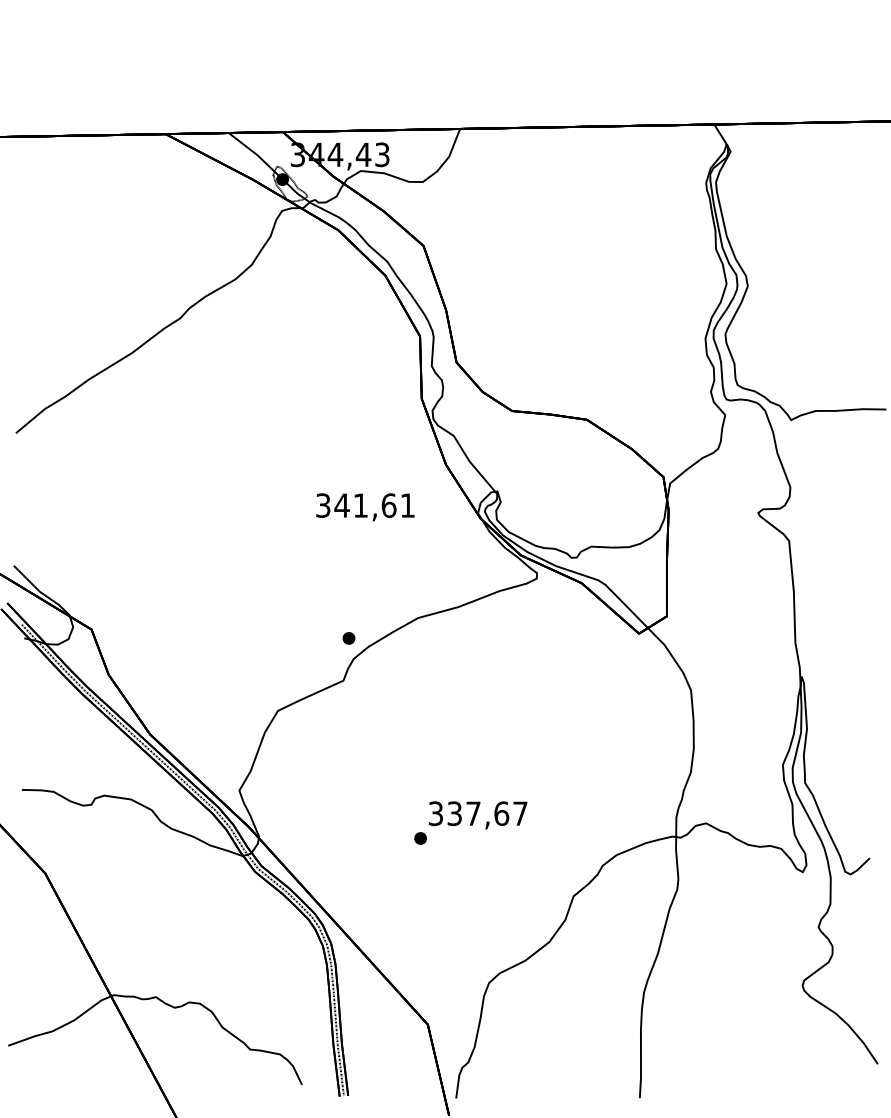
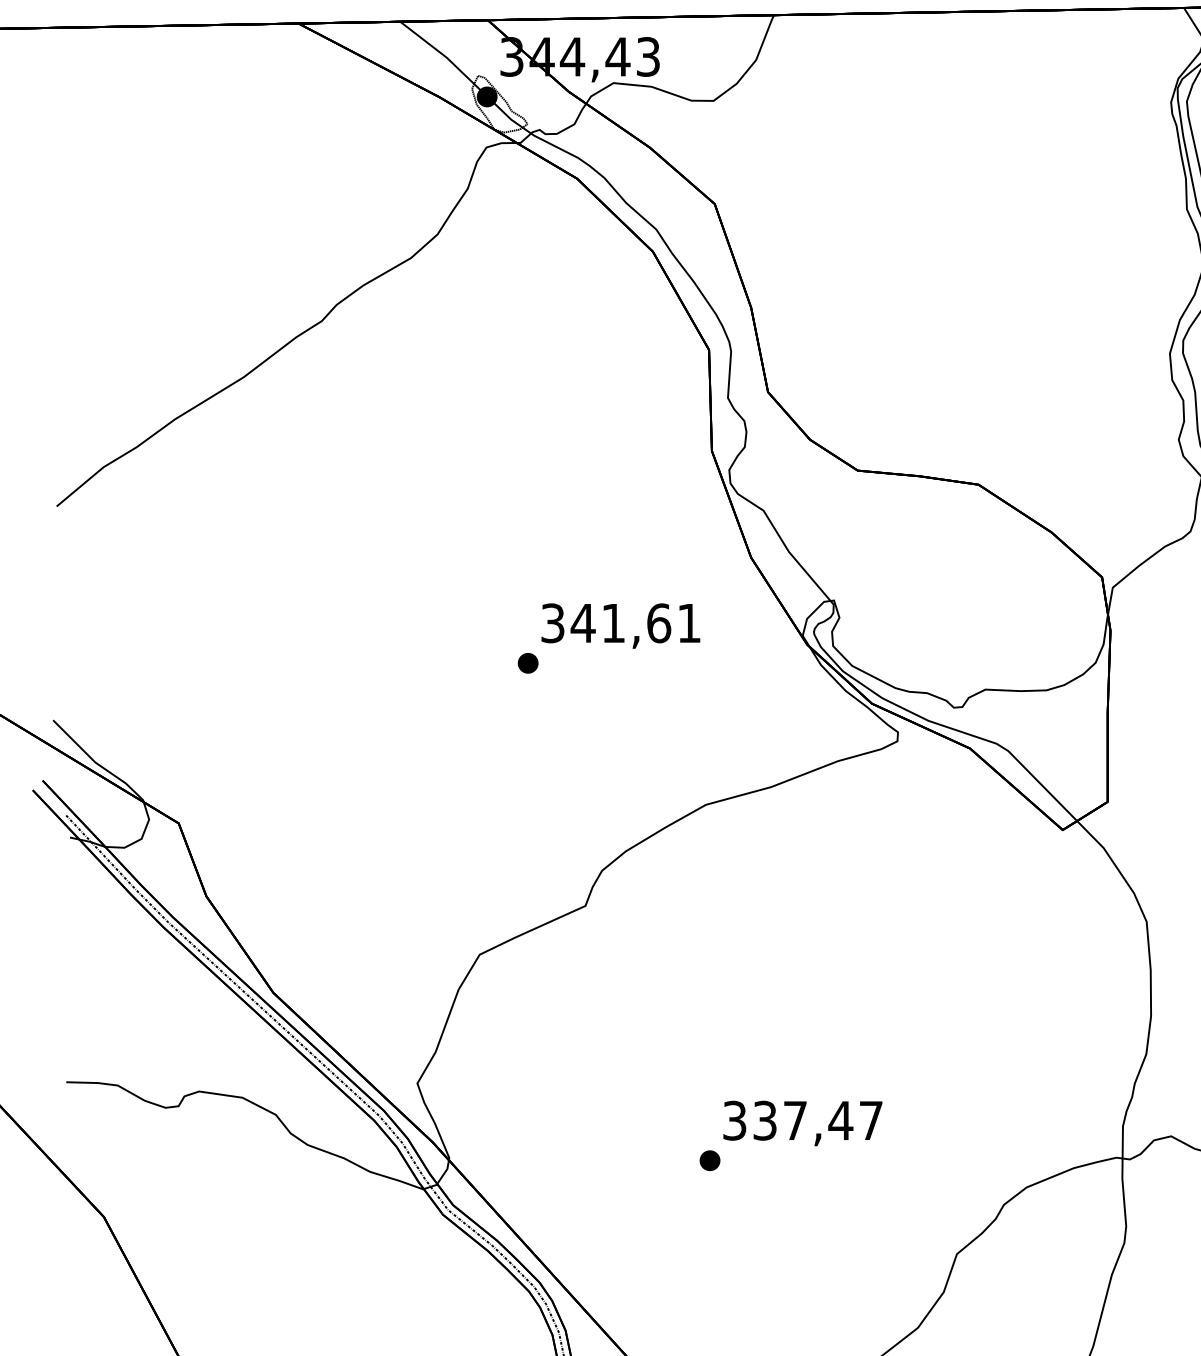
part: (348, 638) -> (527, 663), moved
text: (501, 813) -> (840, 1120), 337,67 -> 337,47

